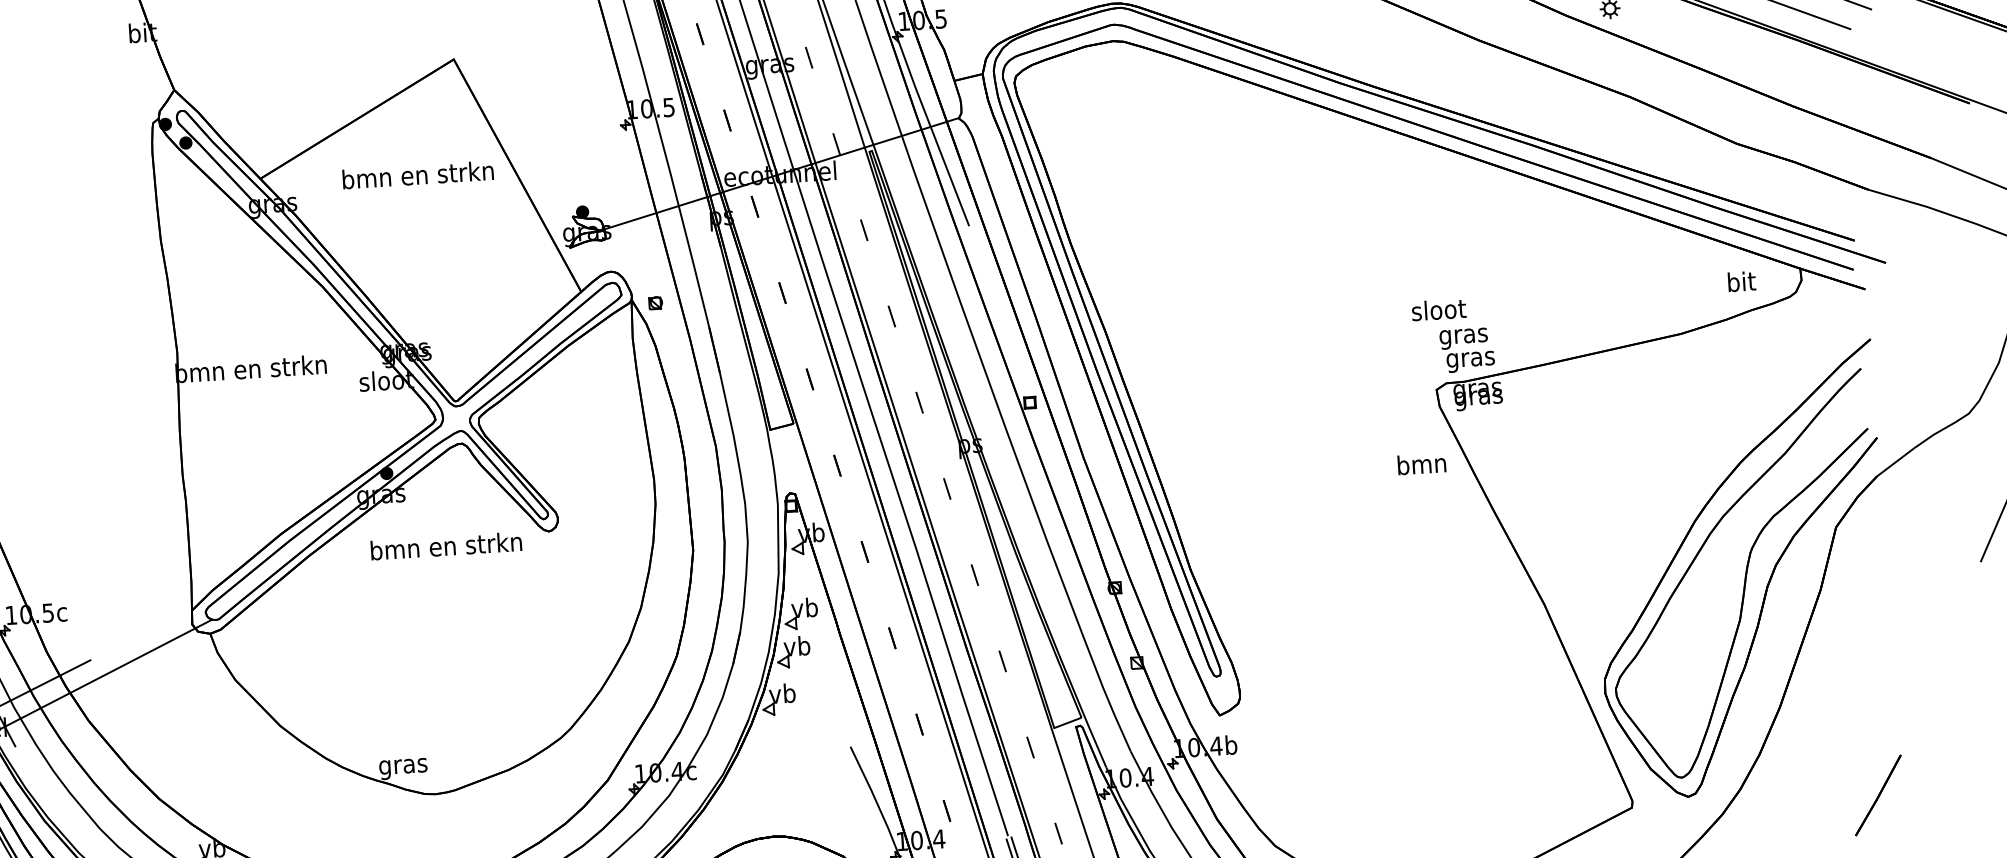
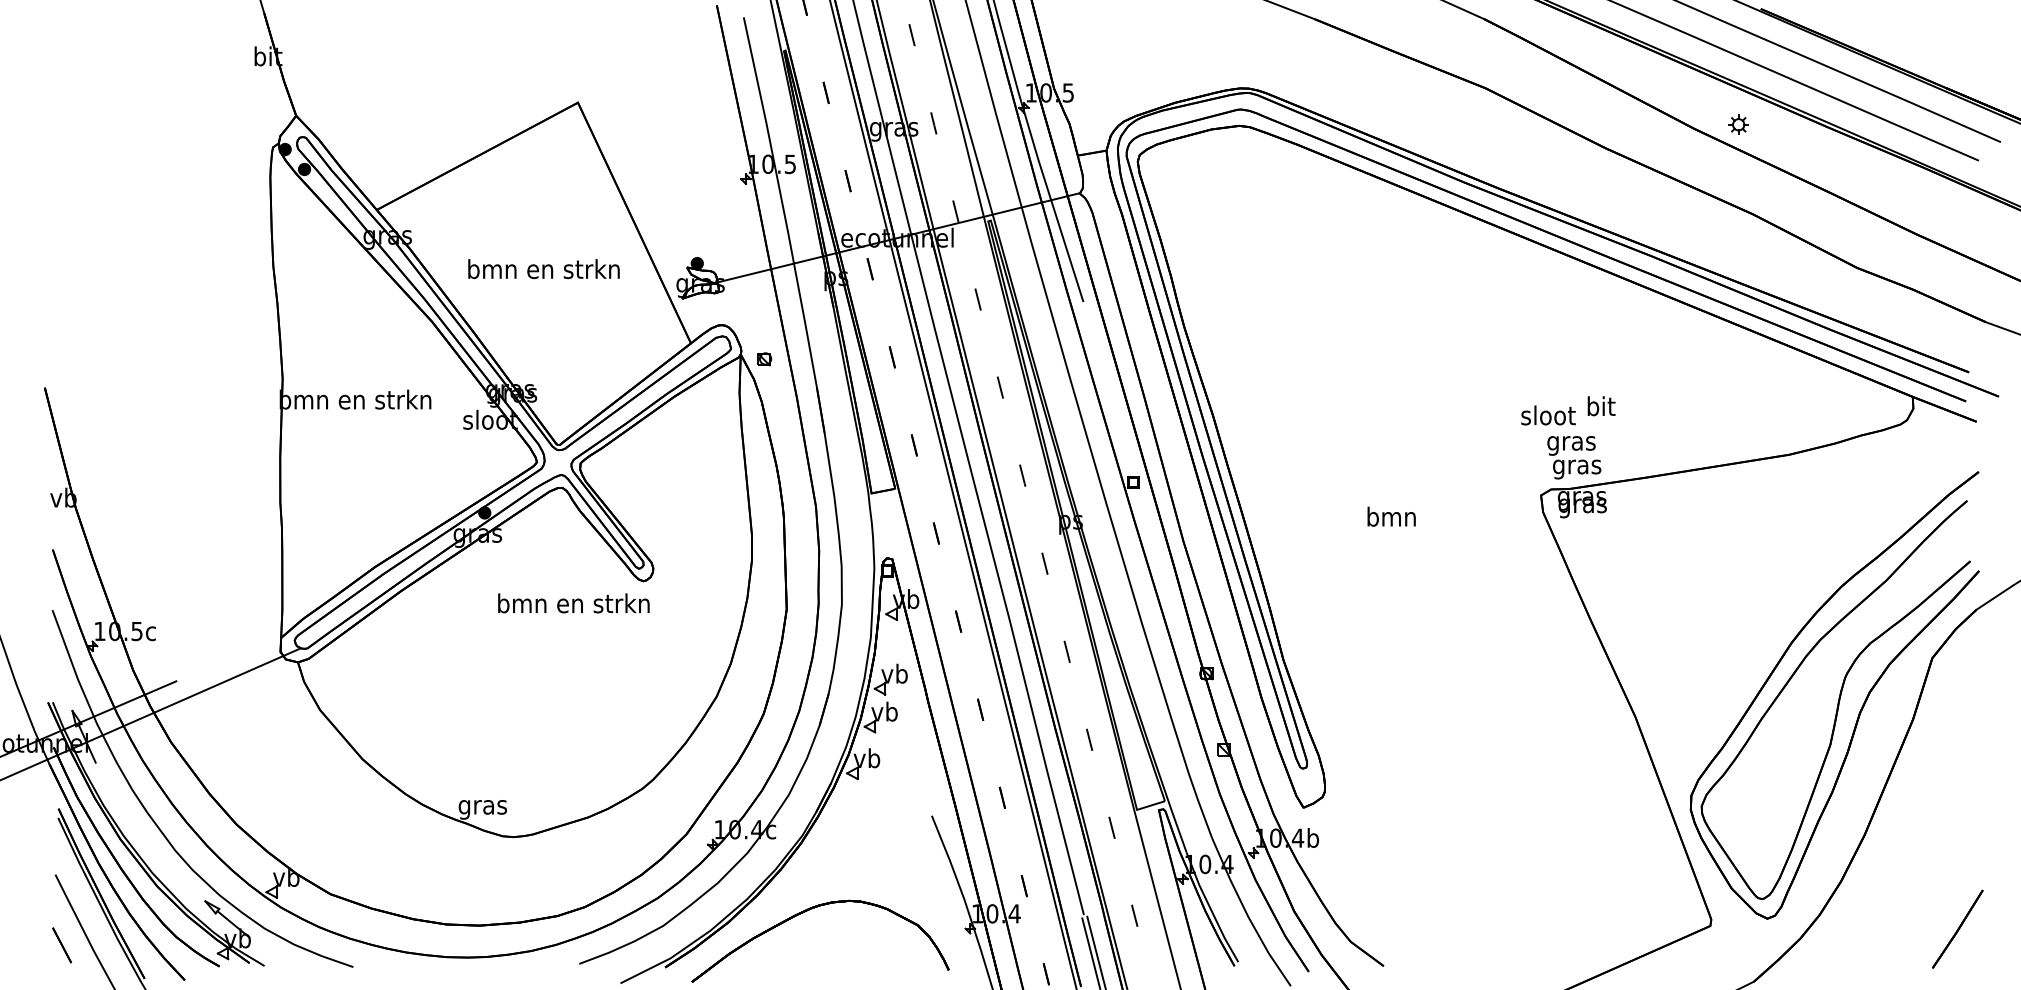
text: (417, 175) -> (543, 269), moved
text: (1741, 281) -> (1601, 406), moved
text: (1421, 463) -> (1391, 516), moved
text: (445, 546) -> (573, 603), moved

